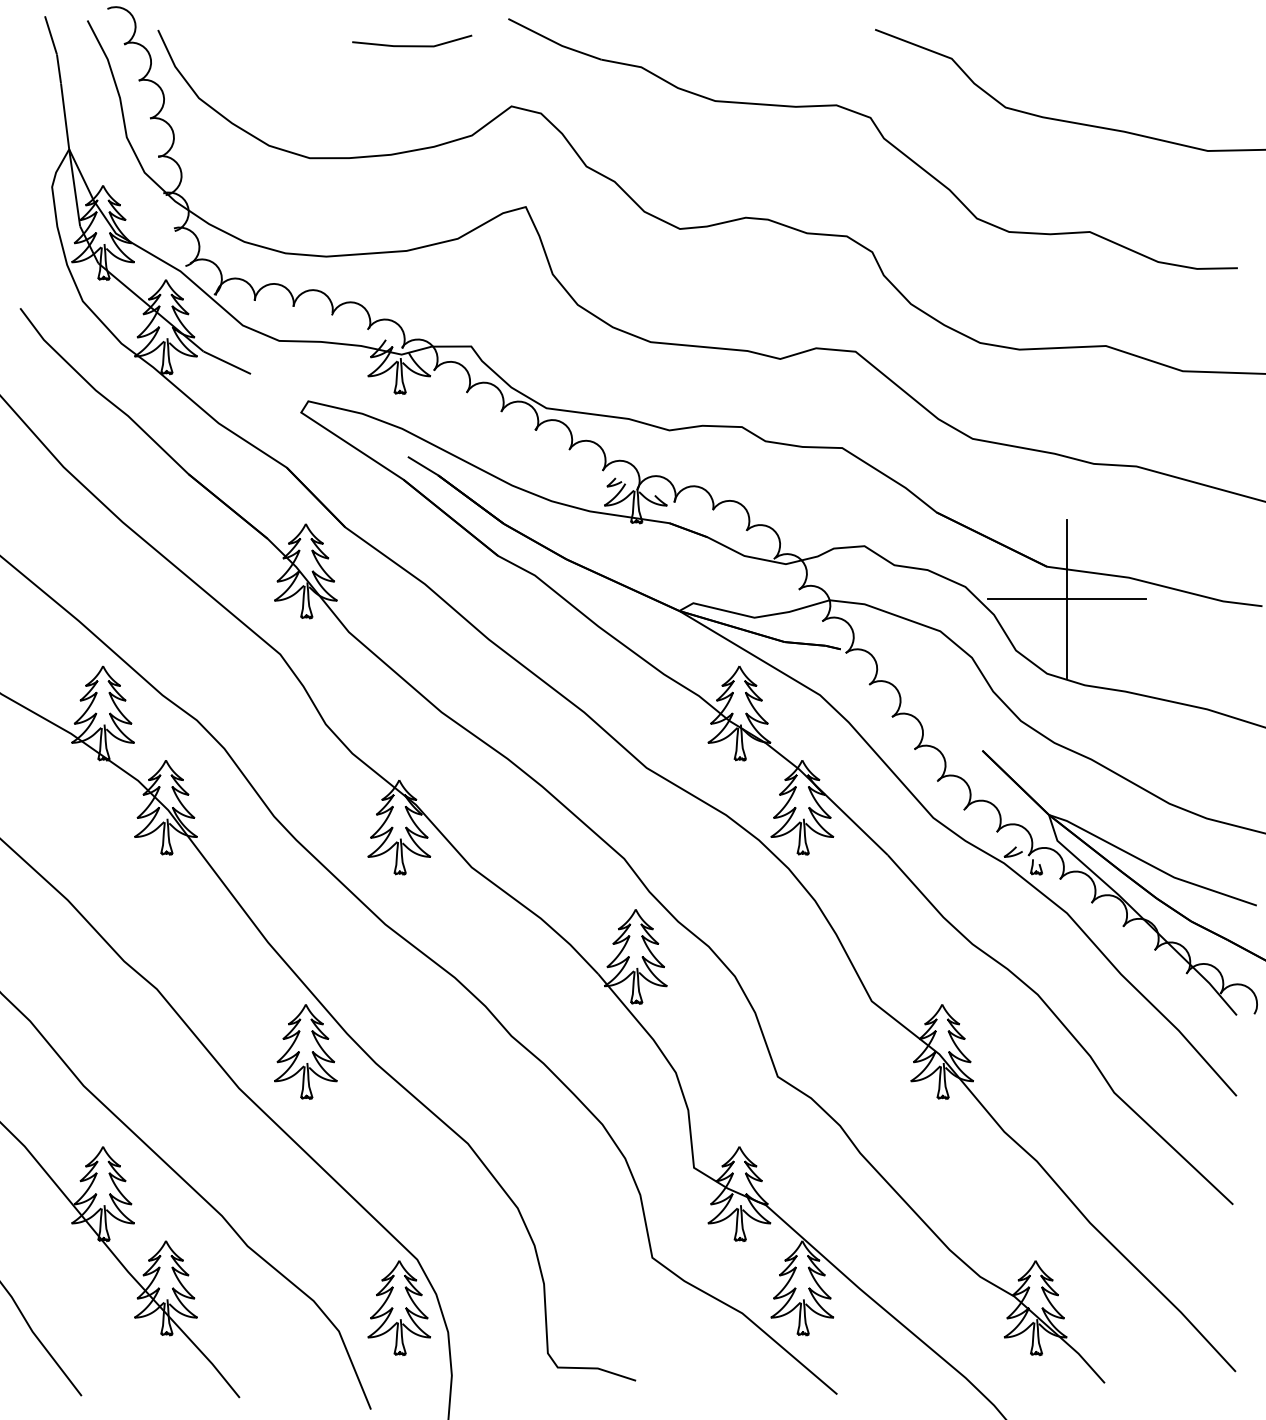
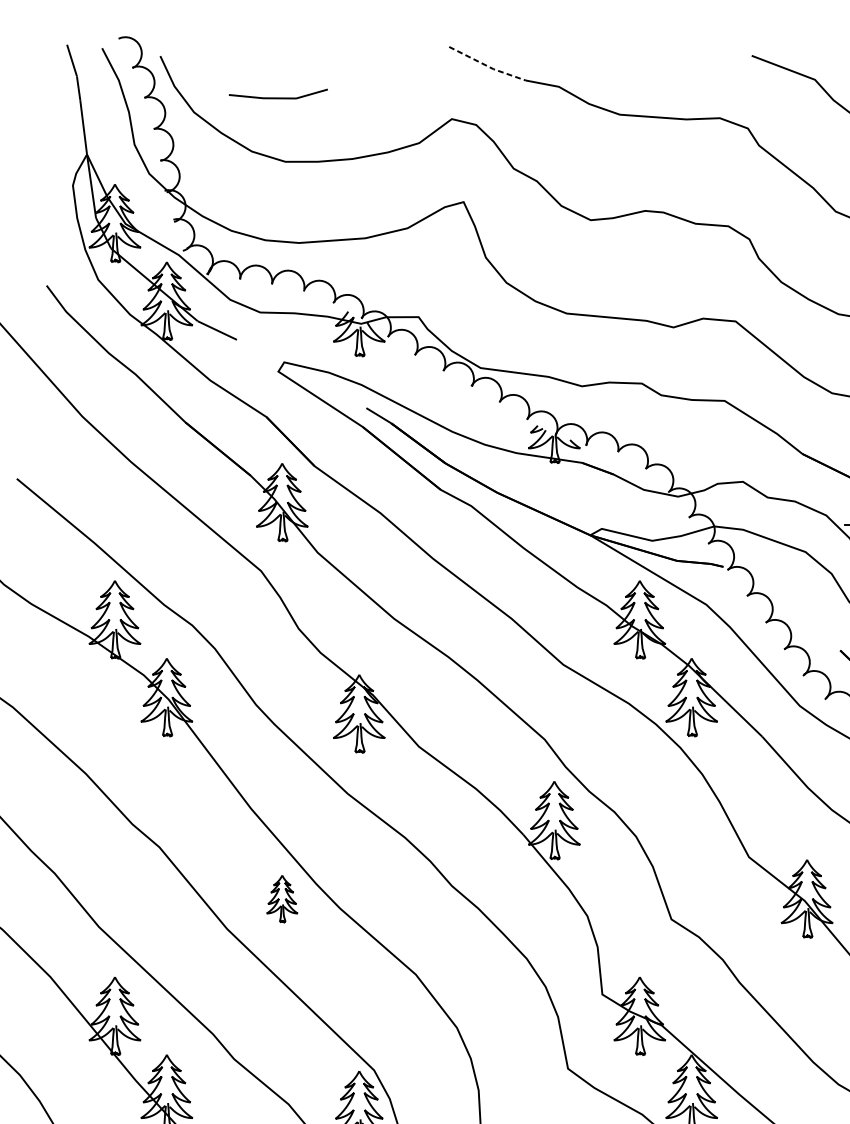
line: (554, 41) -> (487, 65), solid -> dashed
line: (412, 45) -> (278, 97), moved
part: (305, 1051) -> (281, 898), size x0.6

